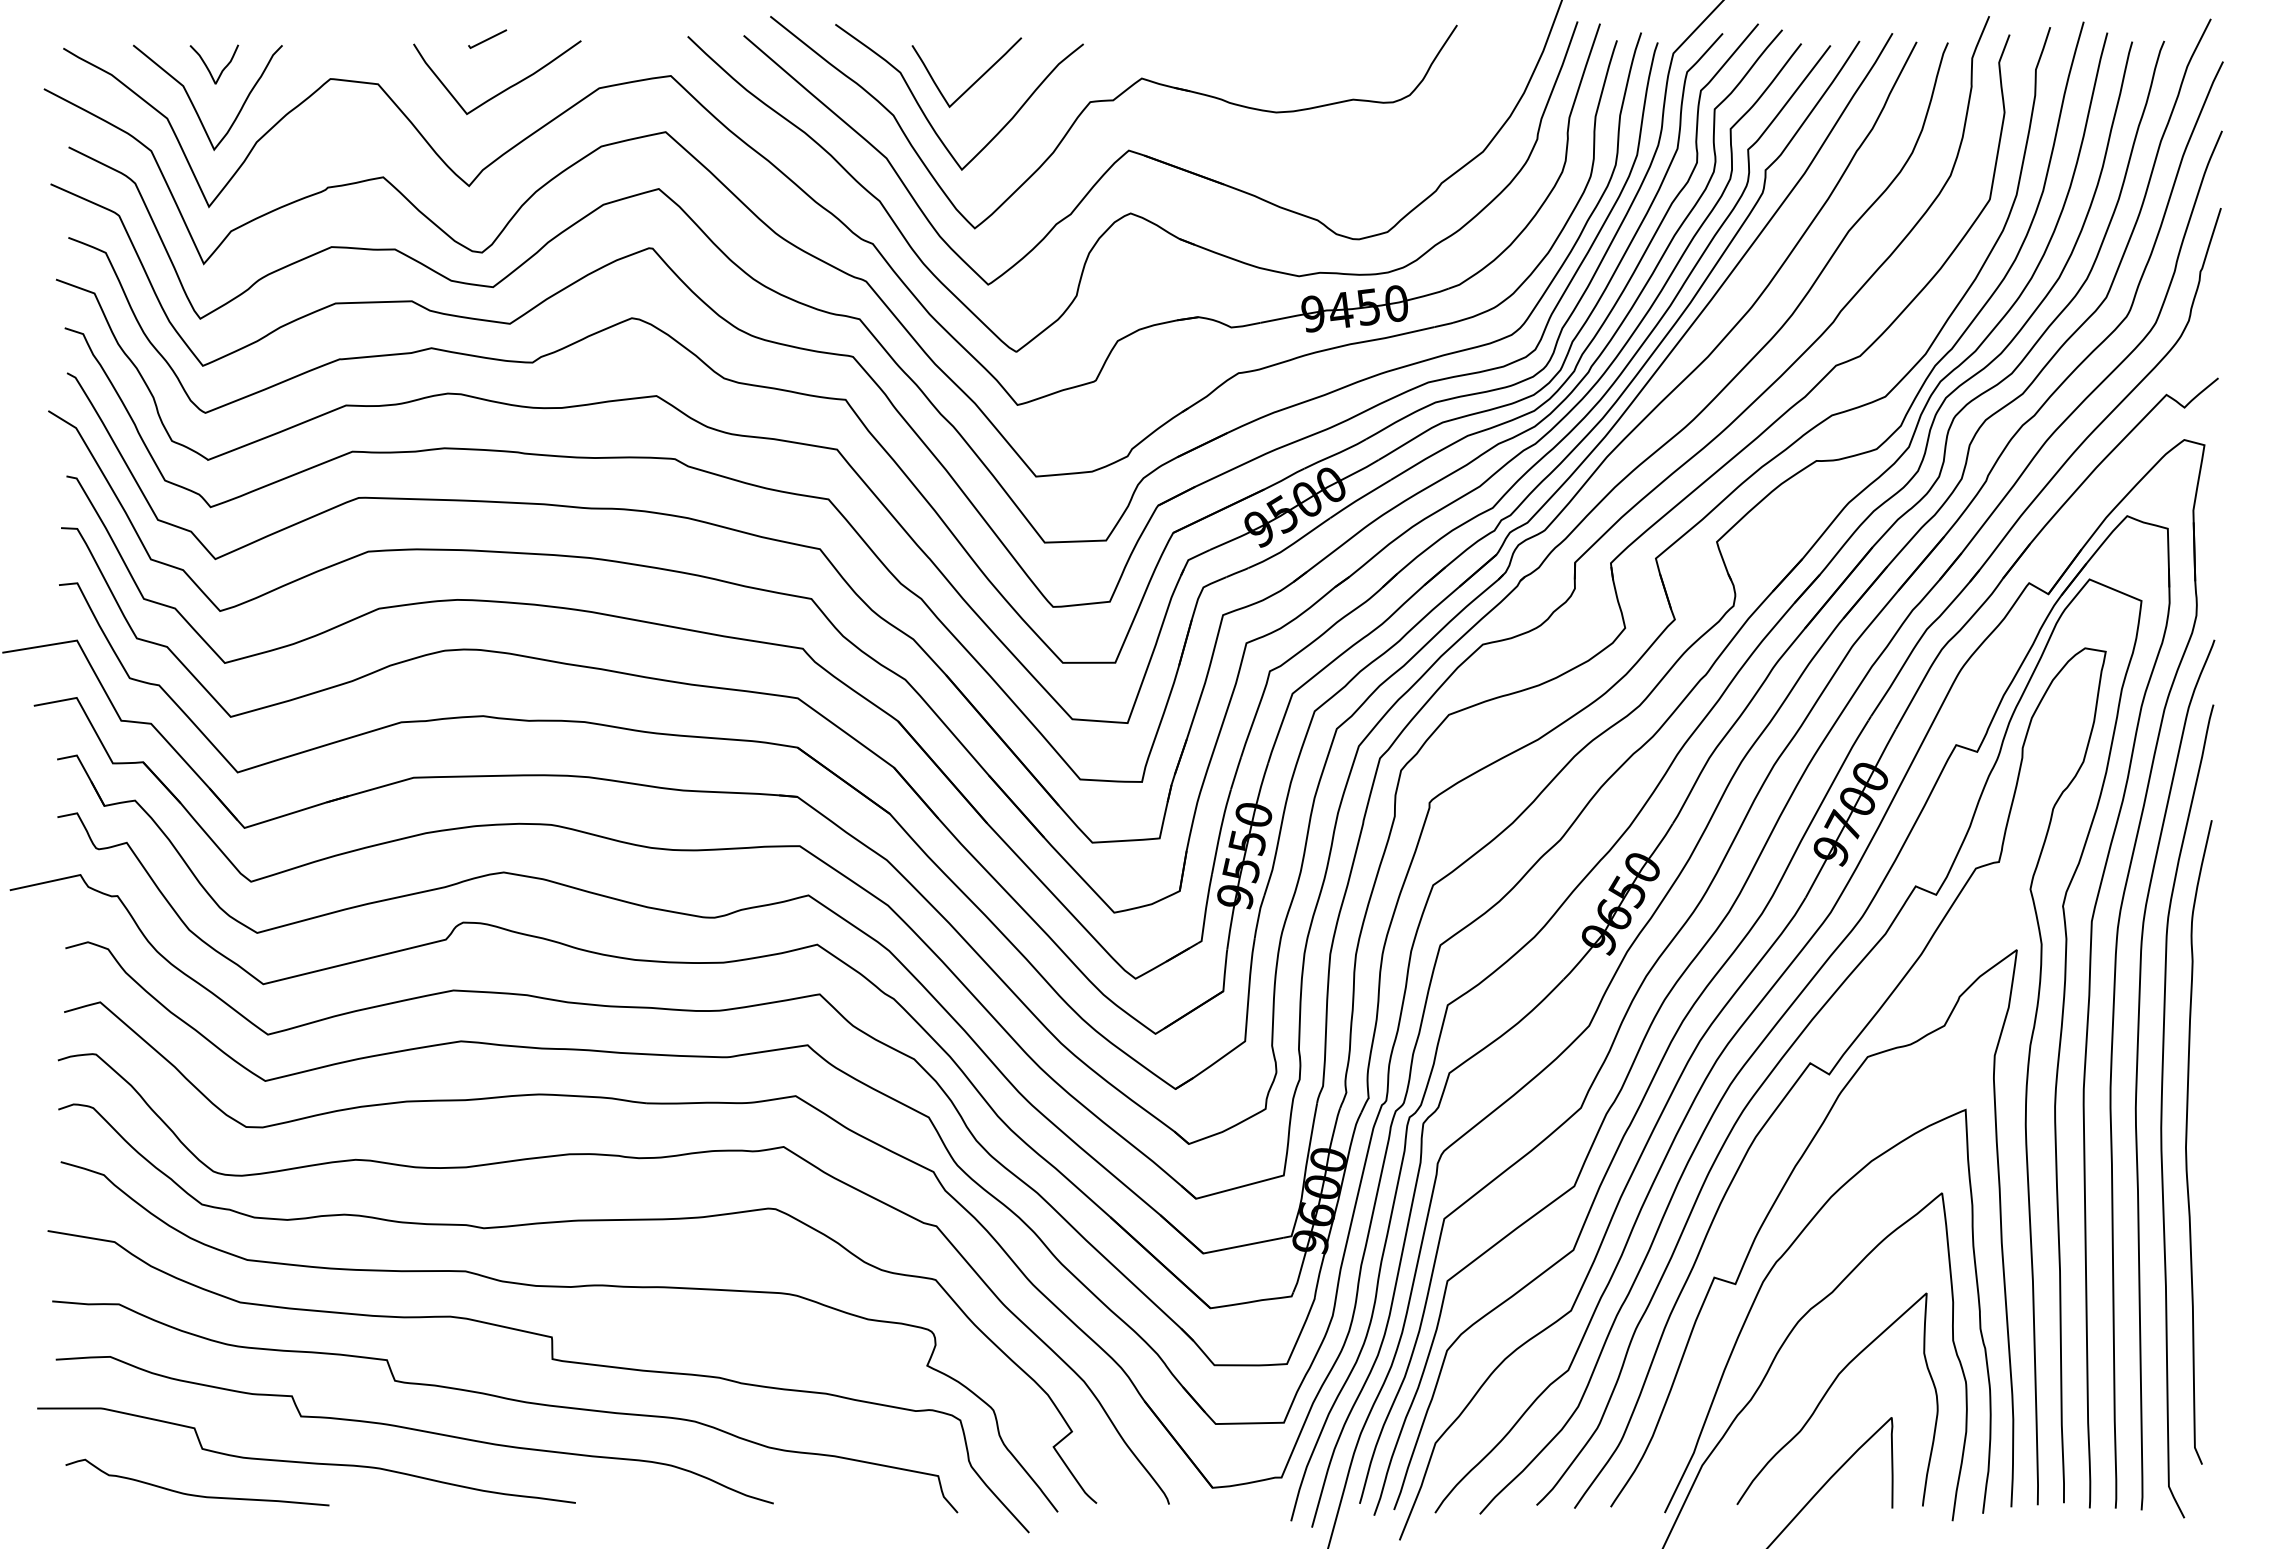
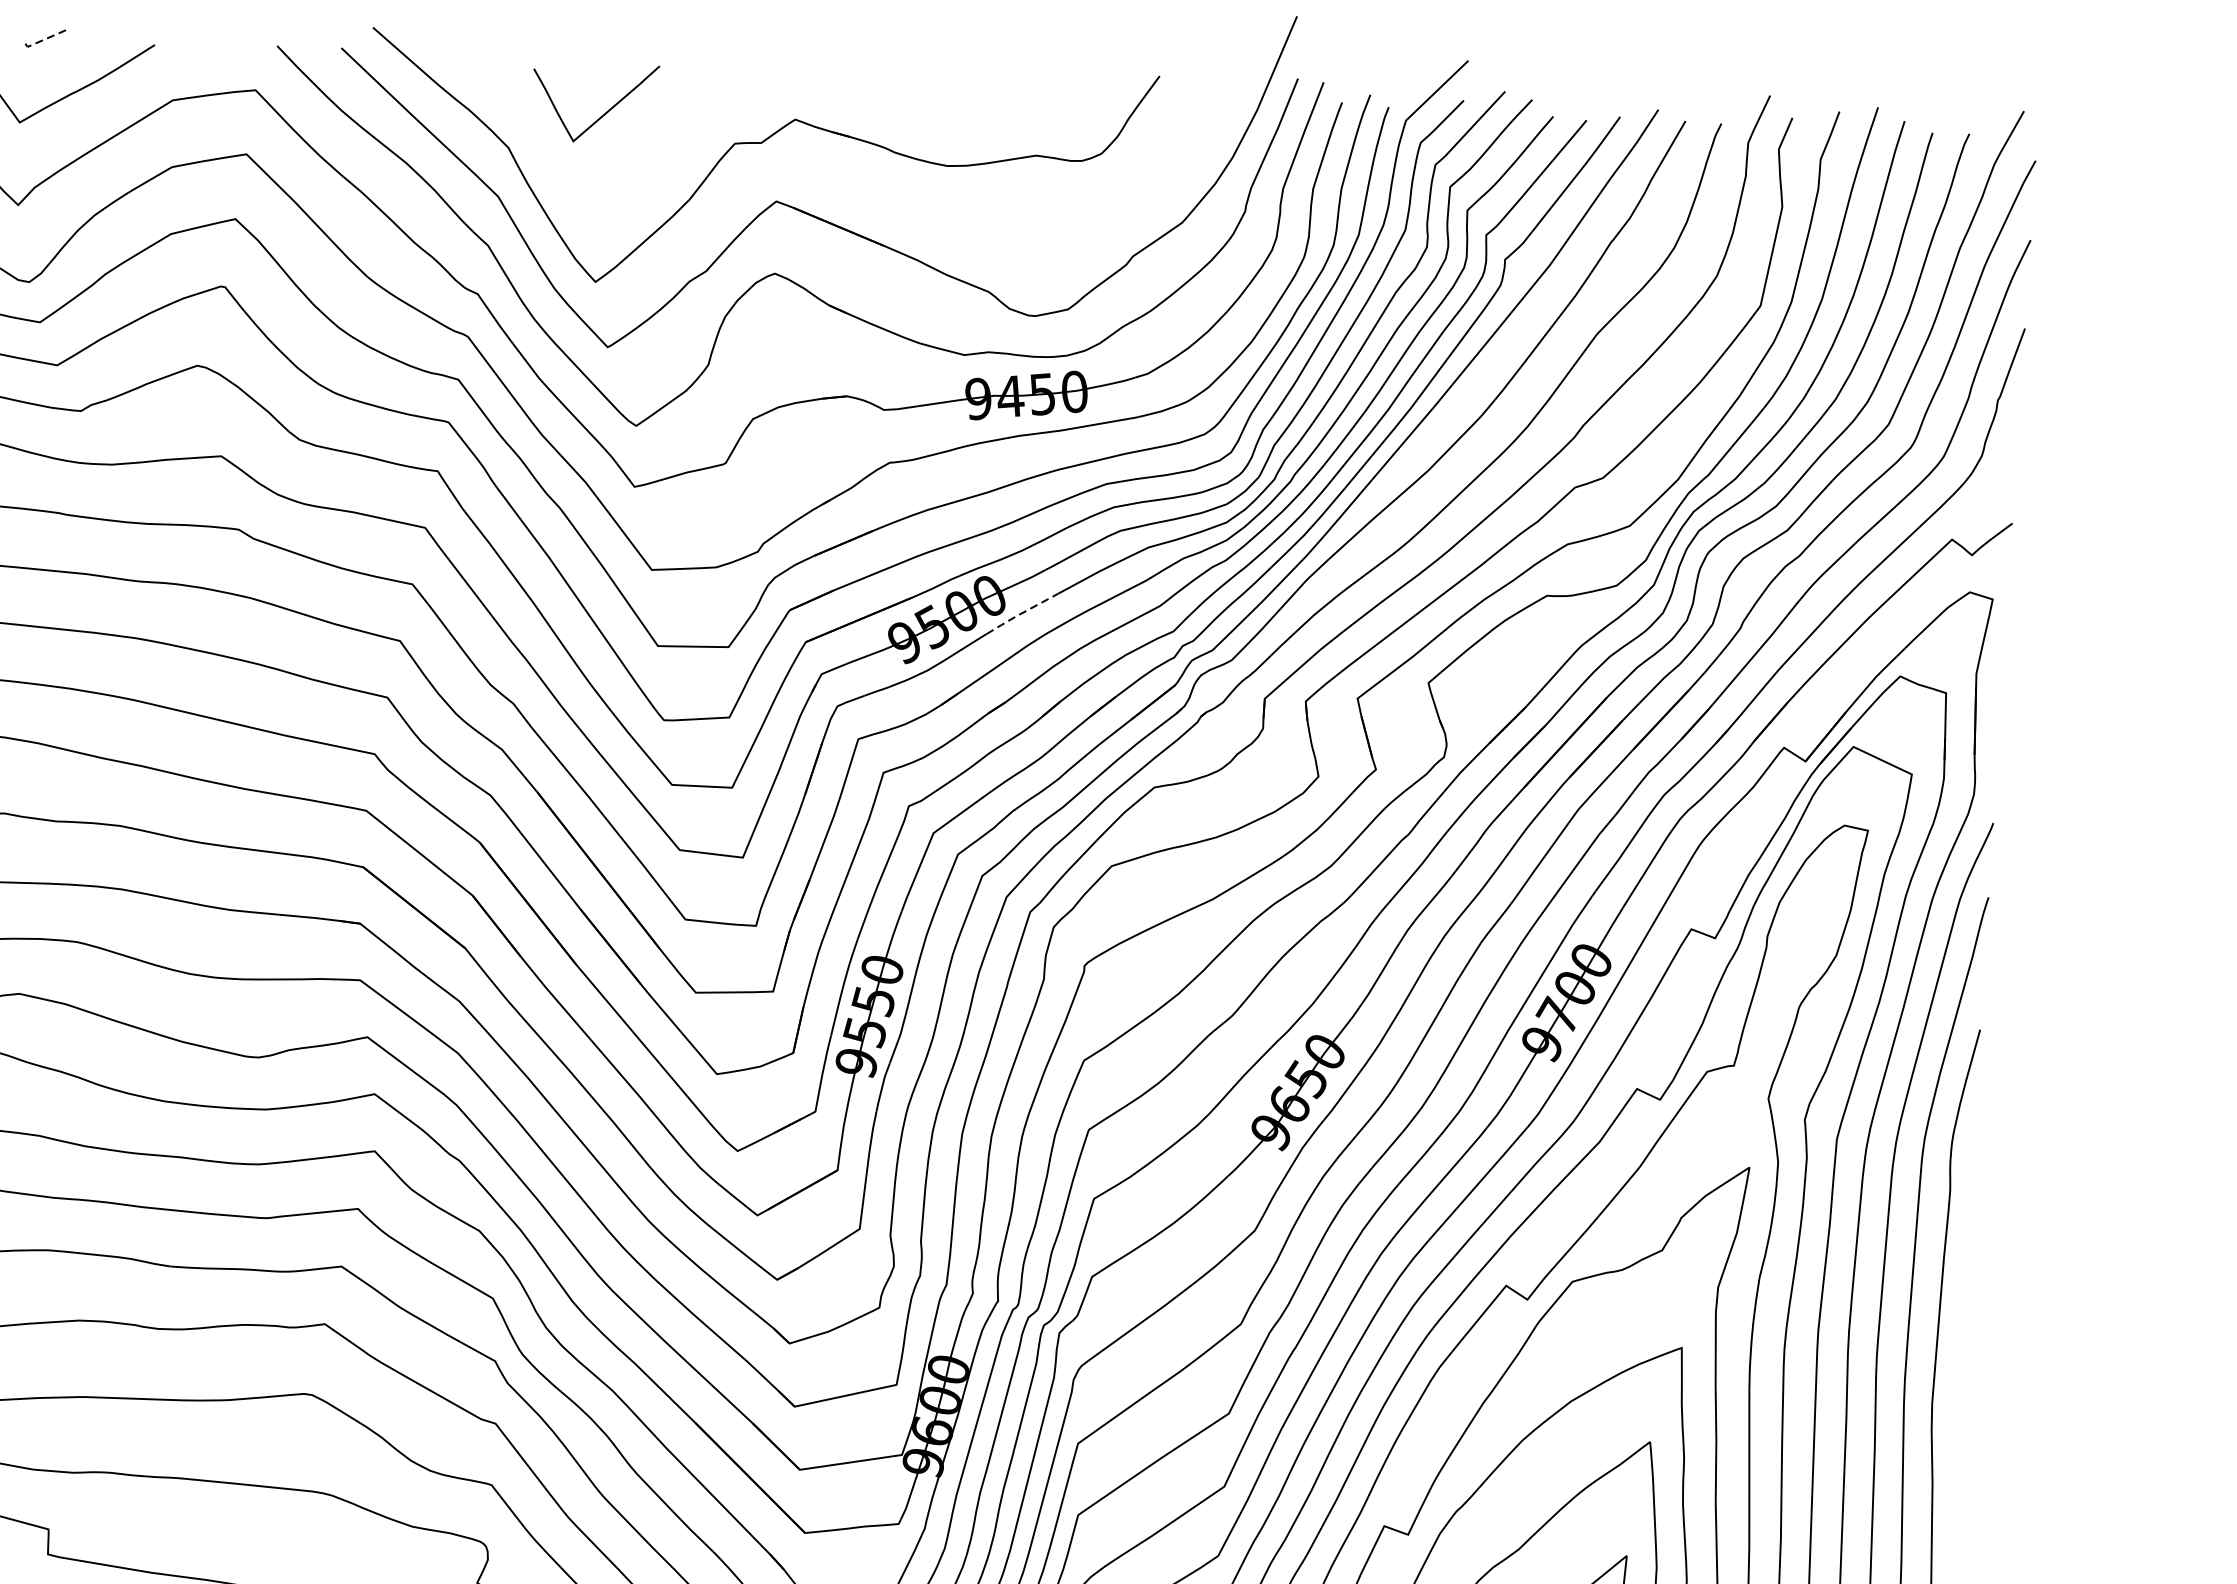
line: (486, 40) -> (46, 39), solid -> dashed
curve: (927, 117) -> (547, 152), removed
line: (1359, 499) -> (1021, 614), solid -> dashed

